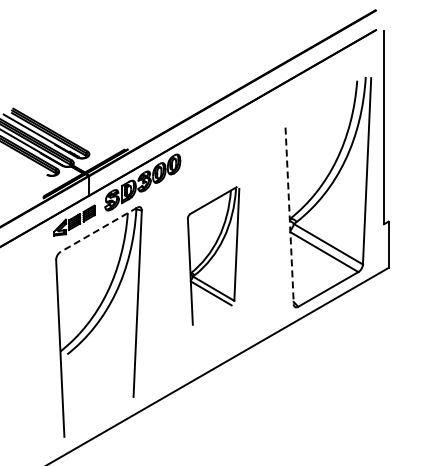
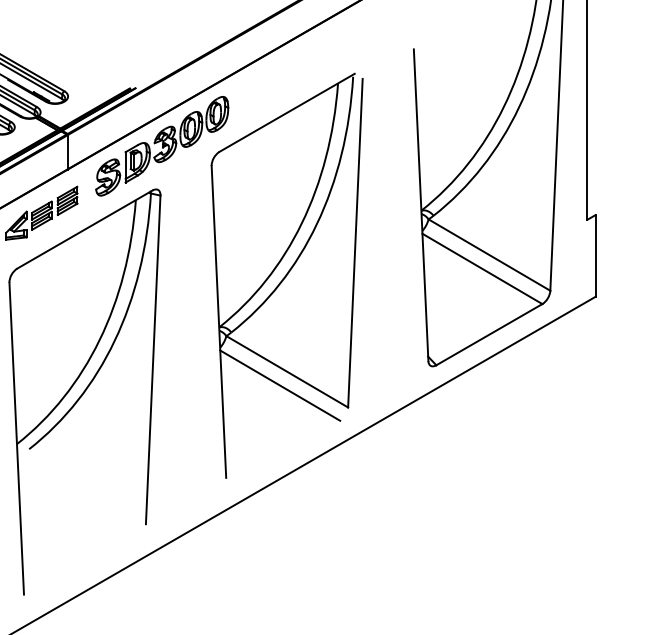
line: (289, 216) -> (420, 206), dashed -> solid
line: (98, 230) -> (84, 230), dashed -> solid
part: (213, 255) -> (286, 274), size x1.67

